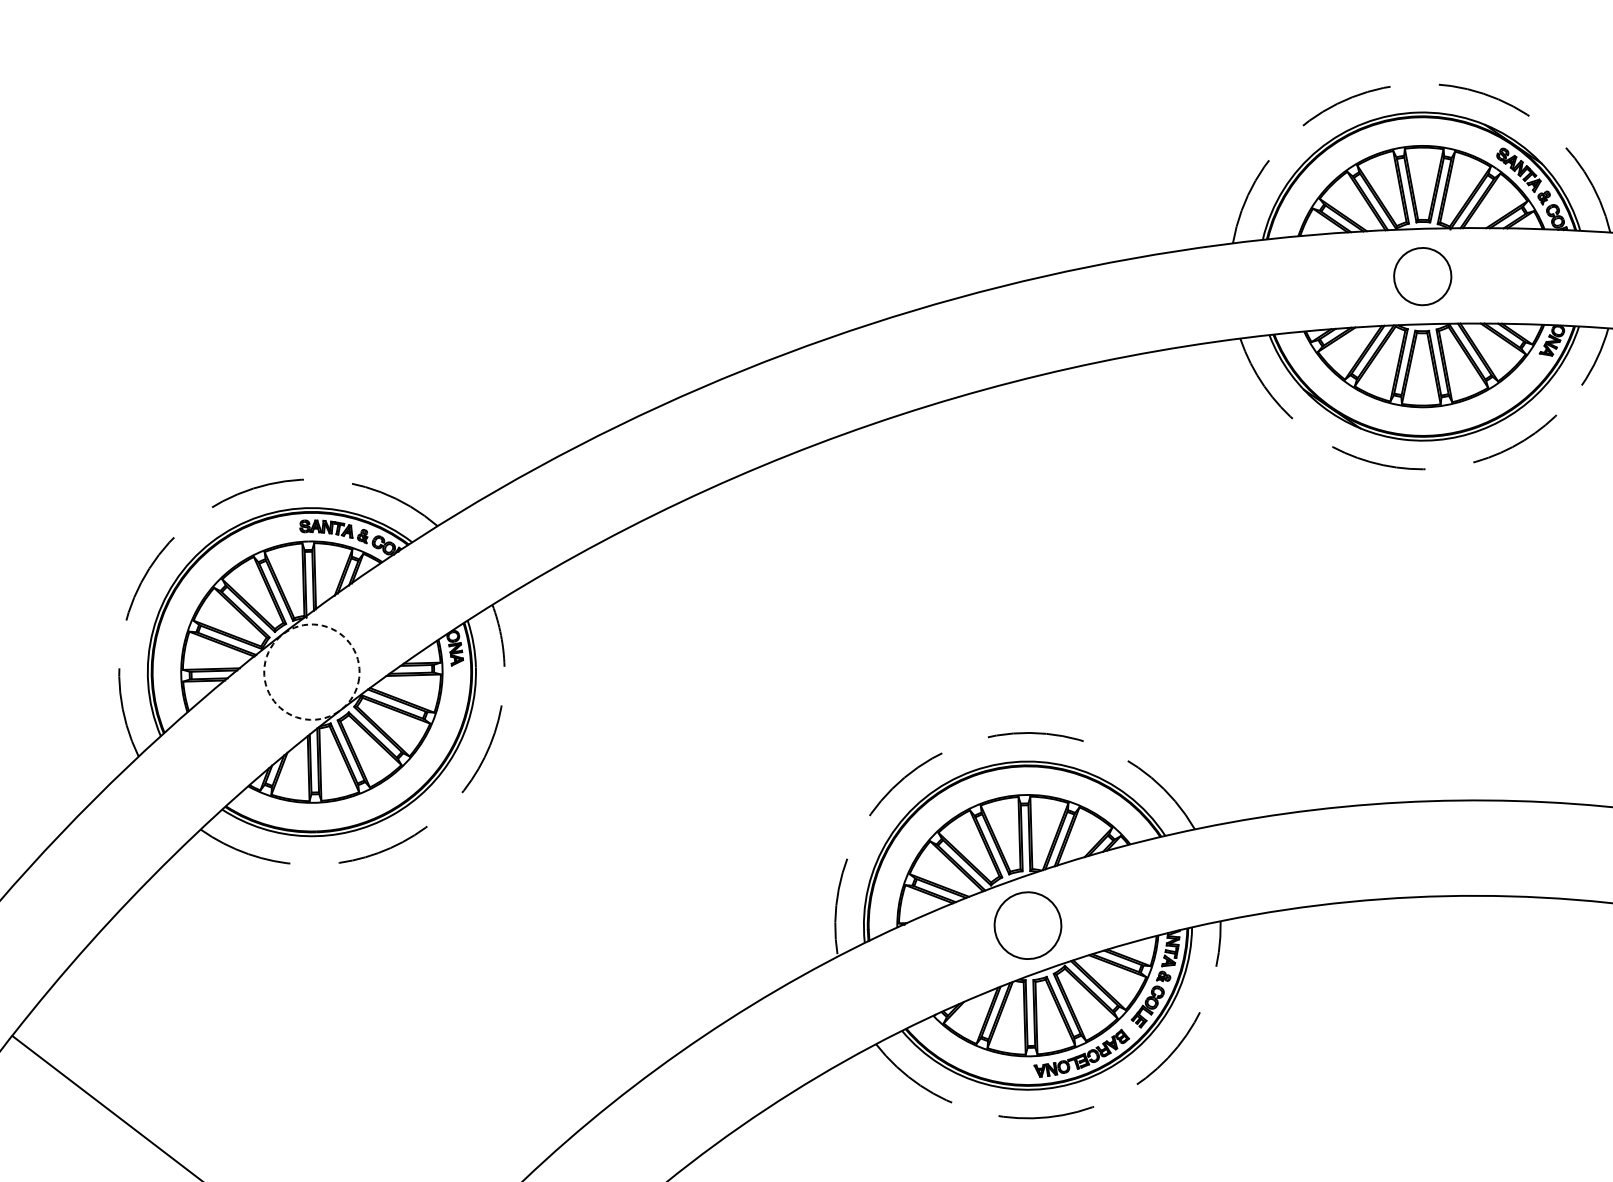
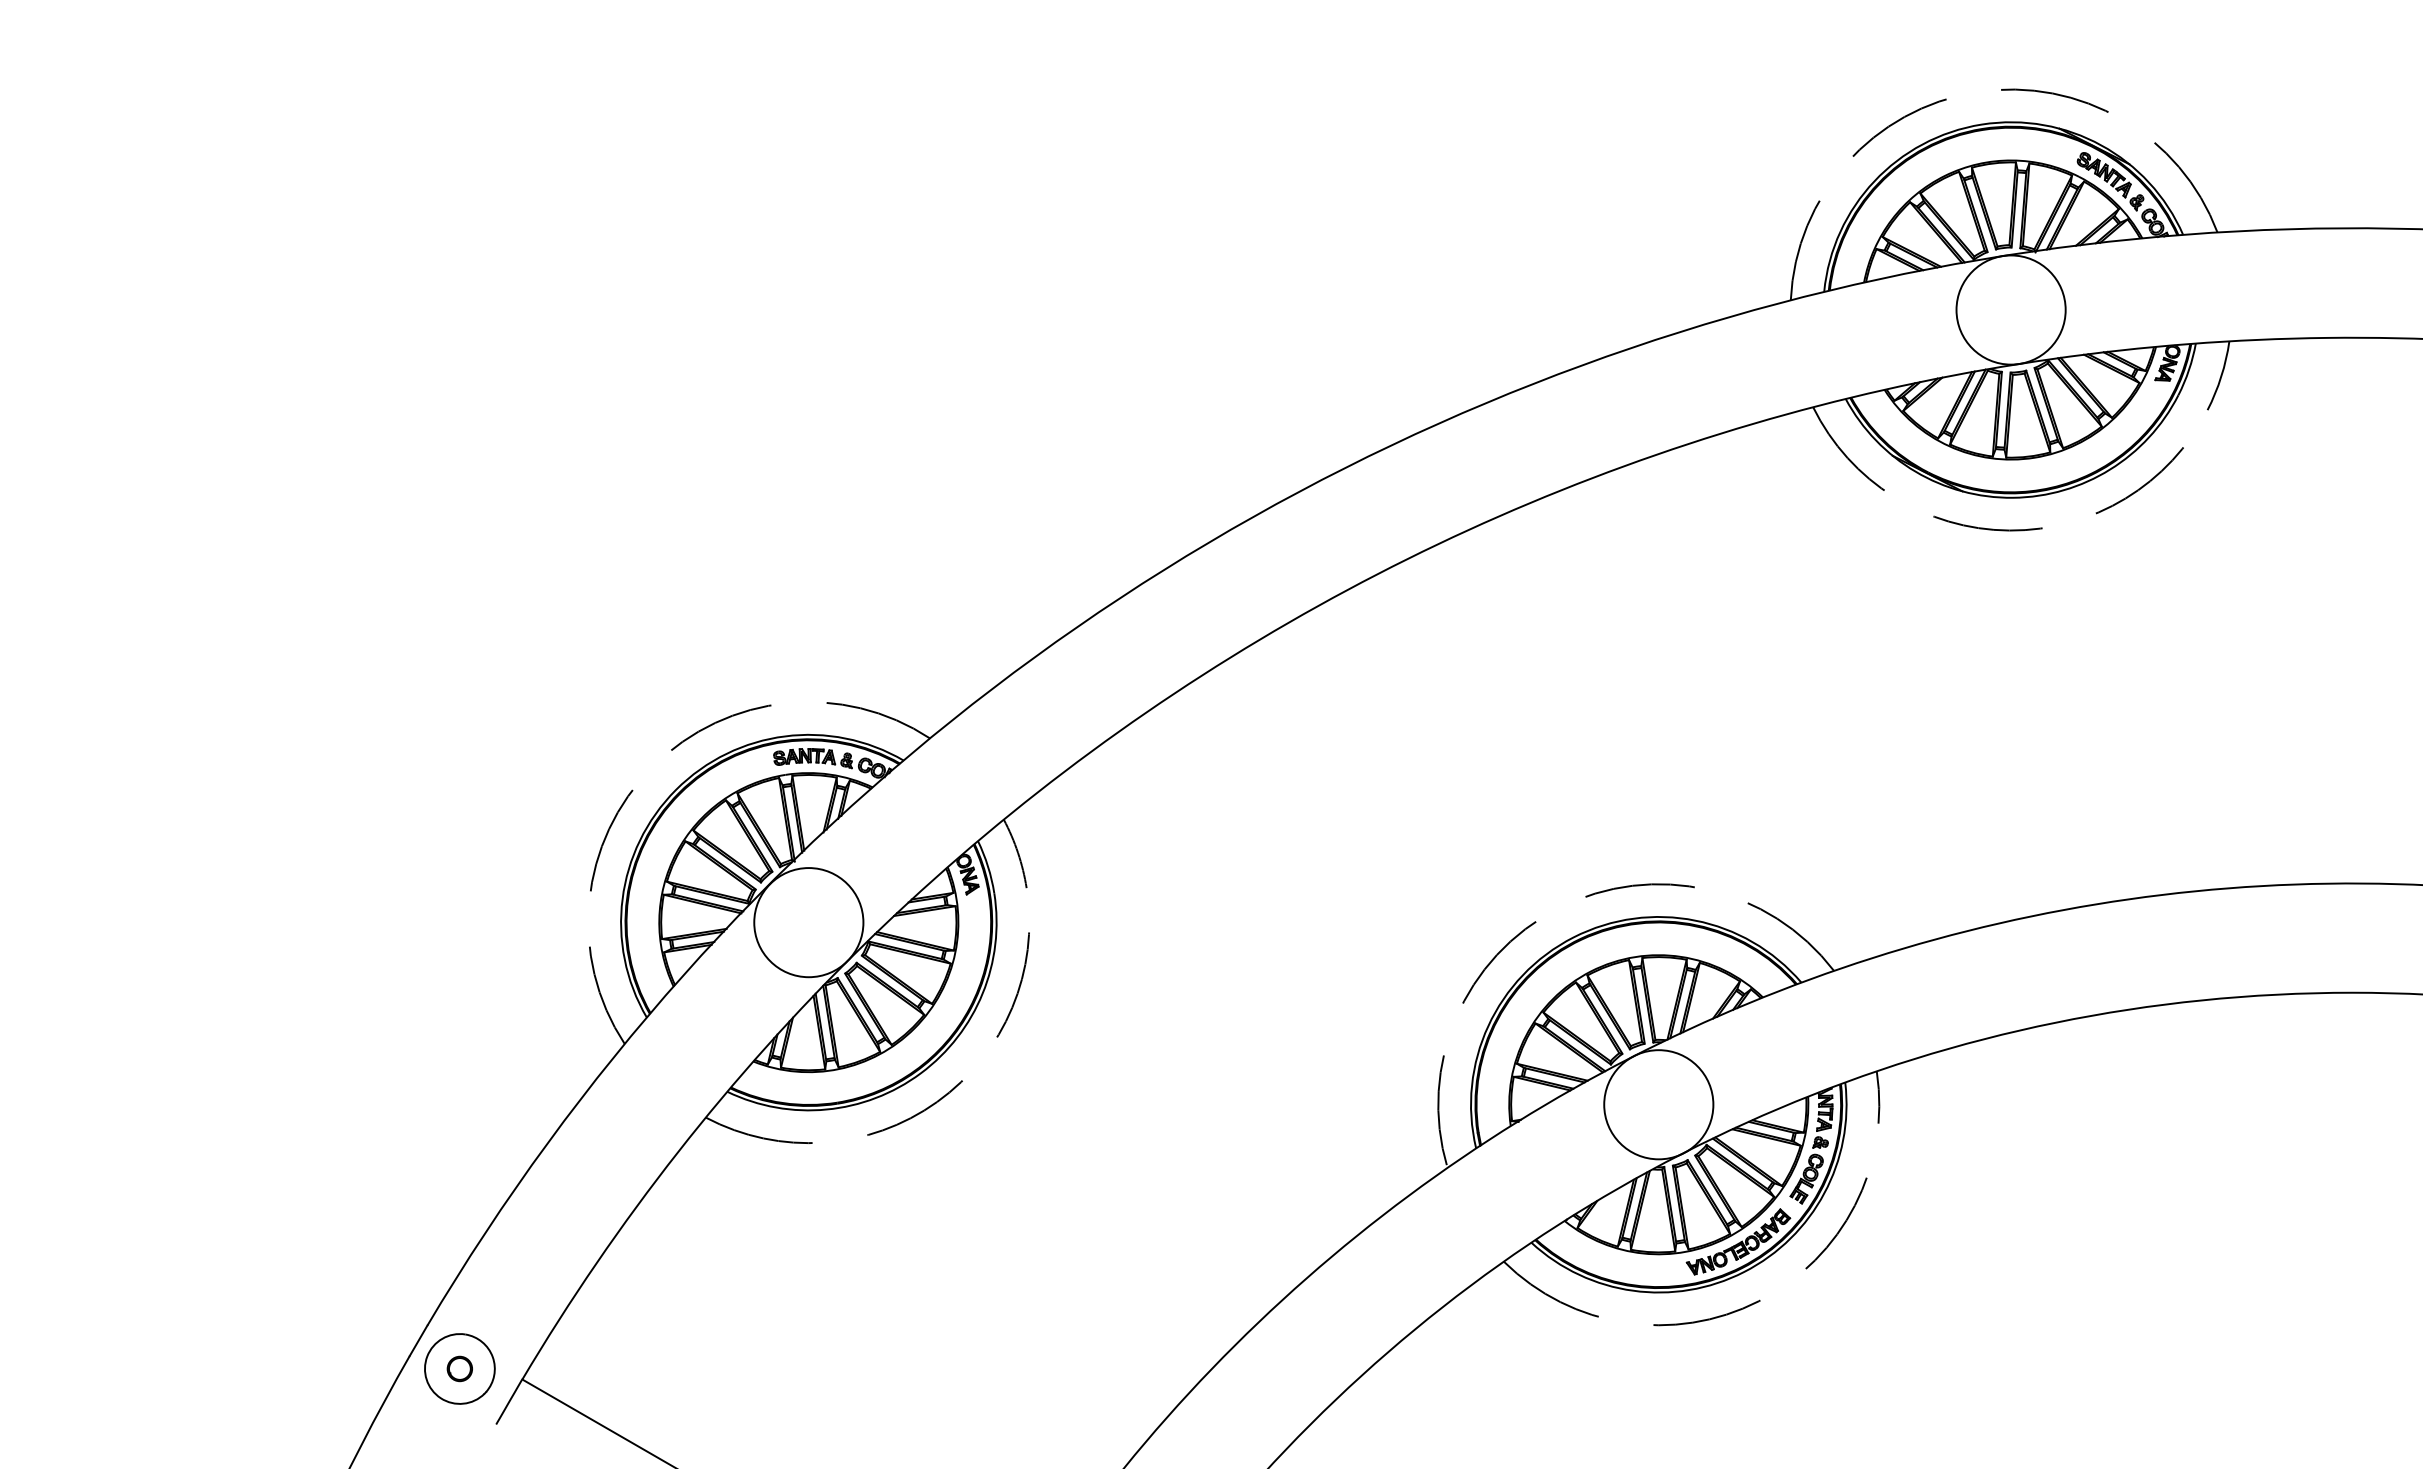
circle: (1422, 276) -> (2010, 309), size x1.67
circle: (311, 672) -> (808, 922), dashed -> solid
circle: (1027, 925) -> (1658, 1104), size x1.43

